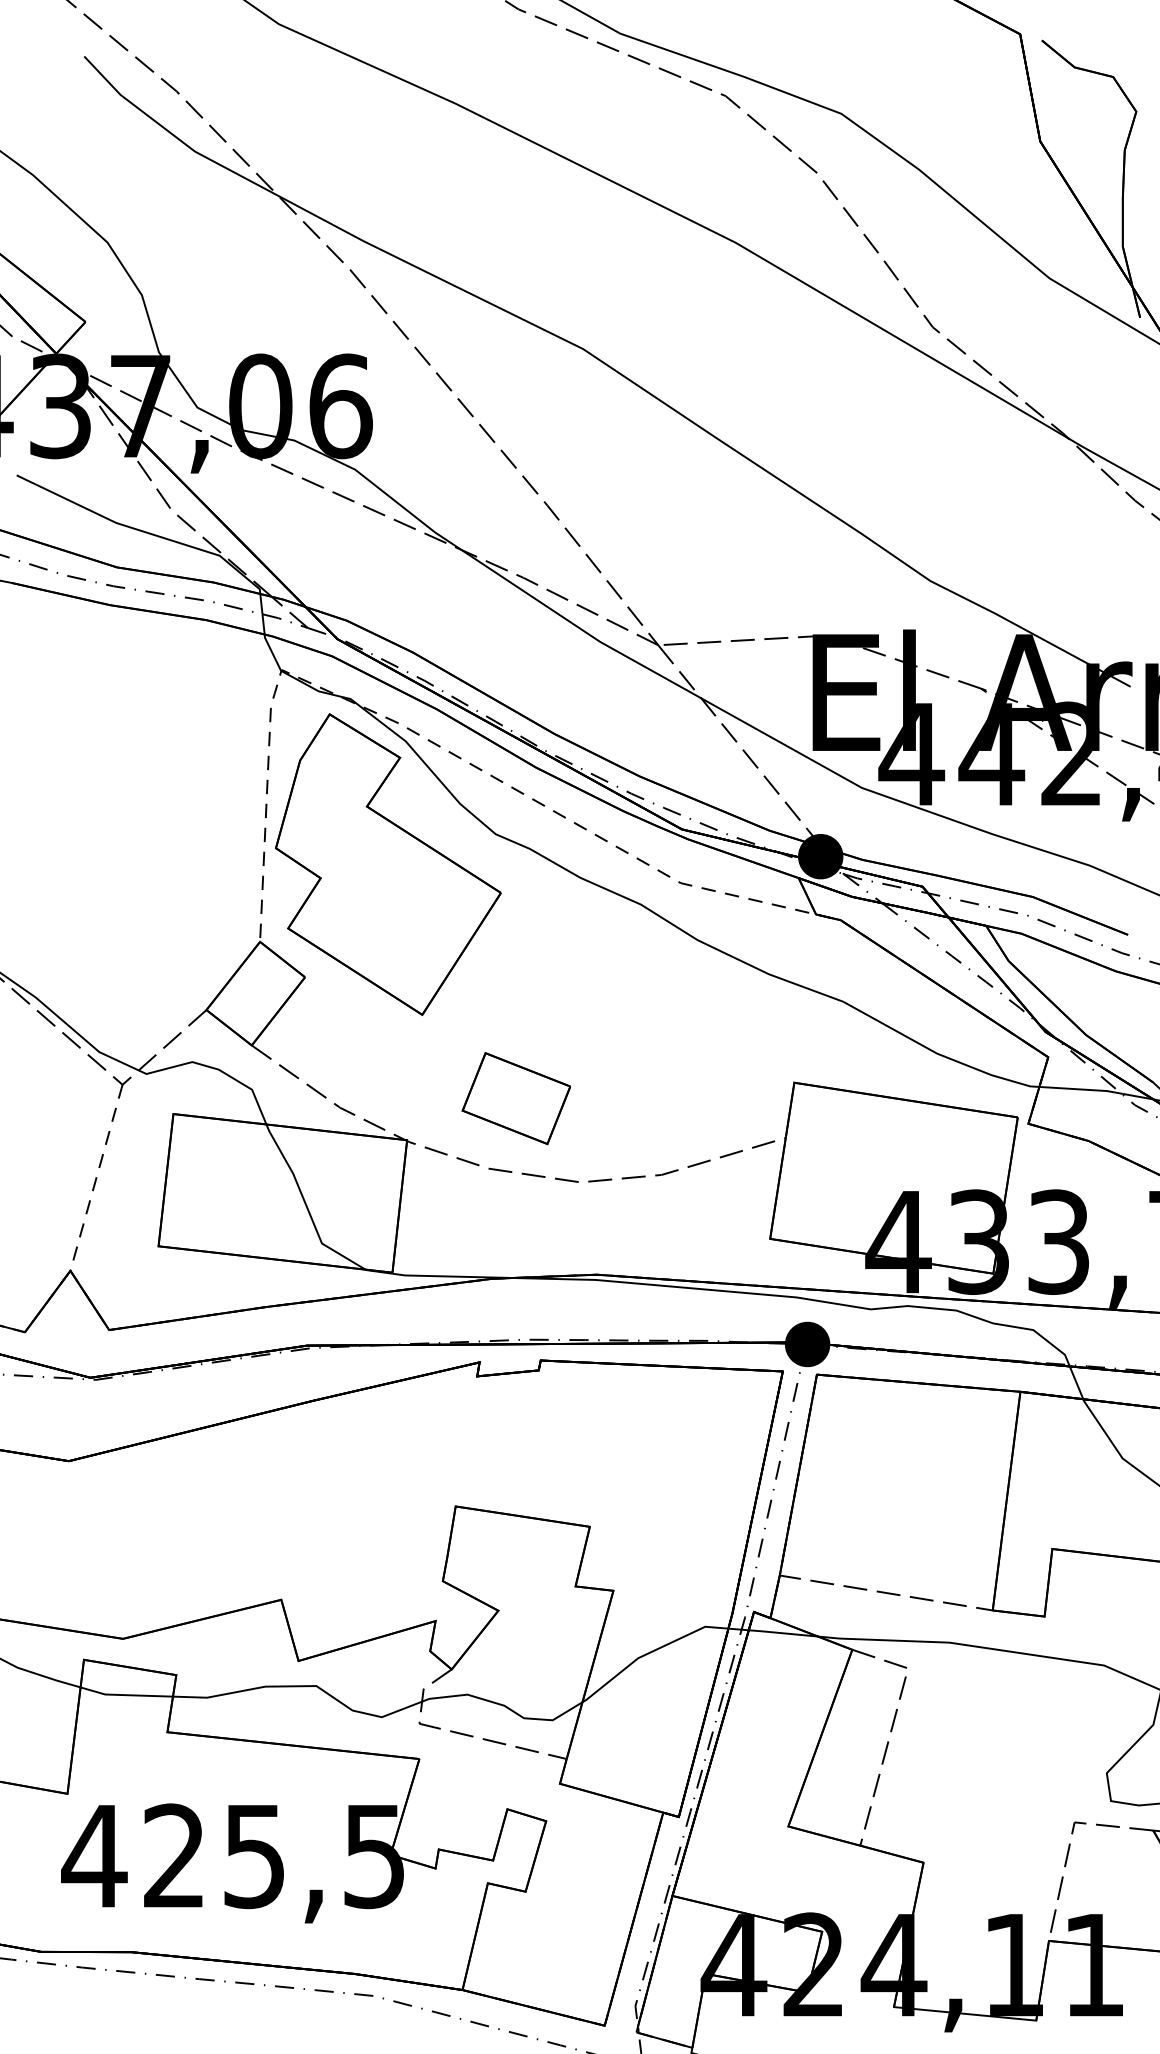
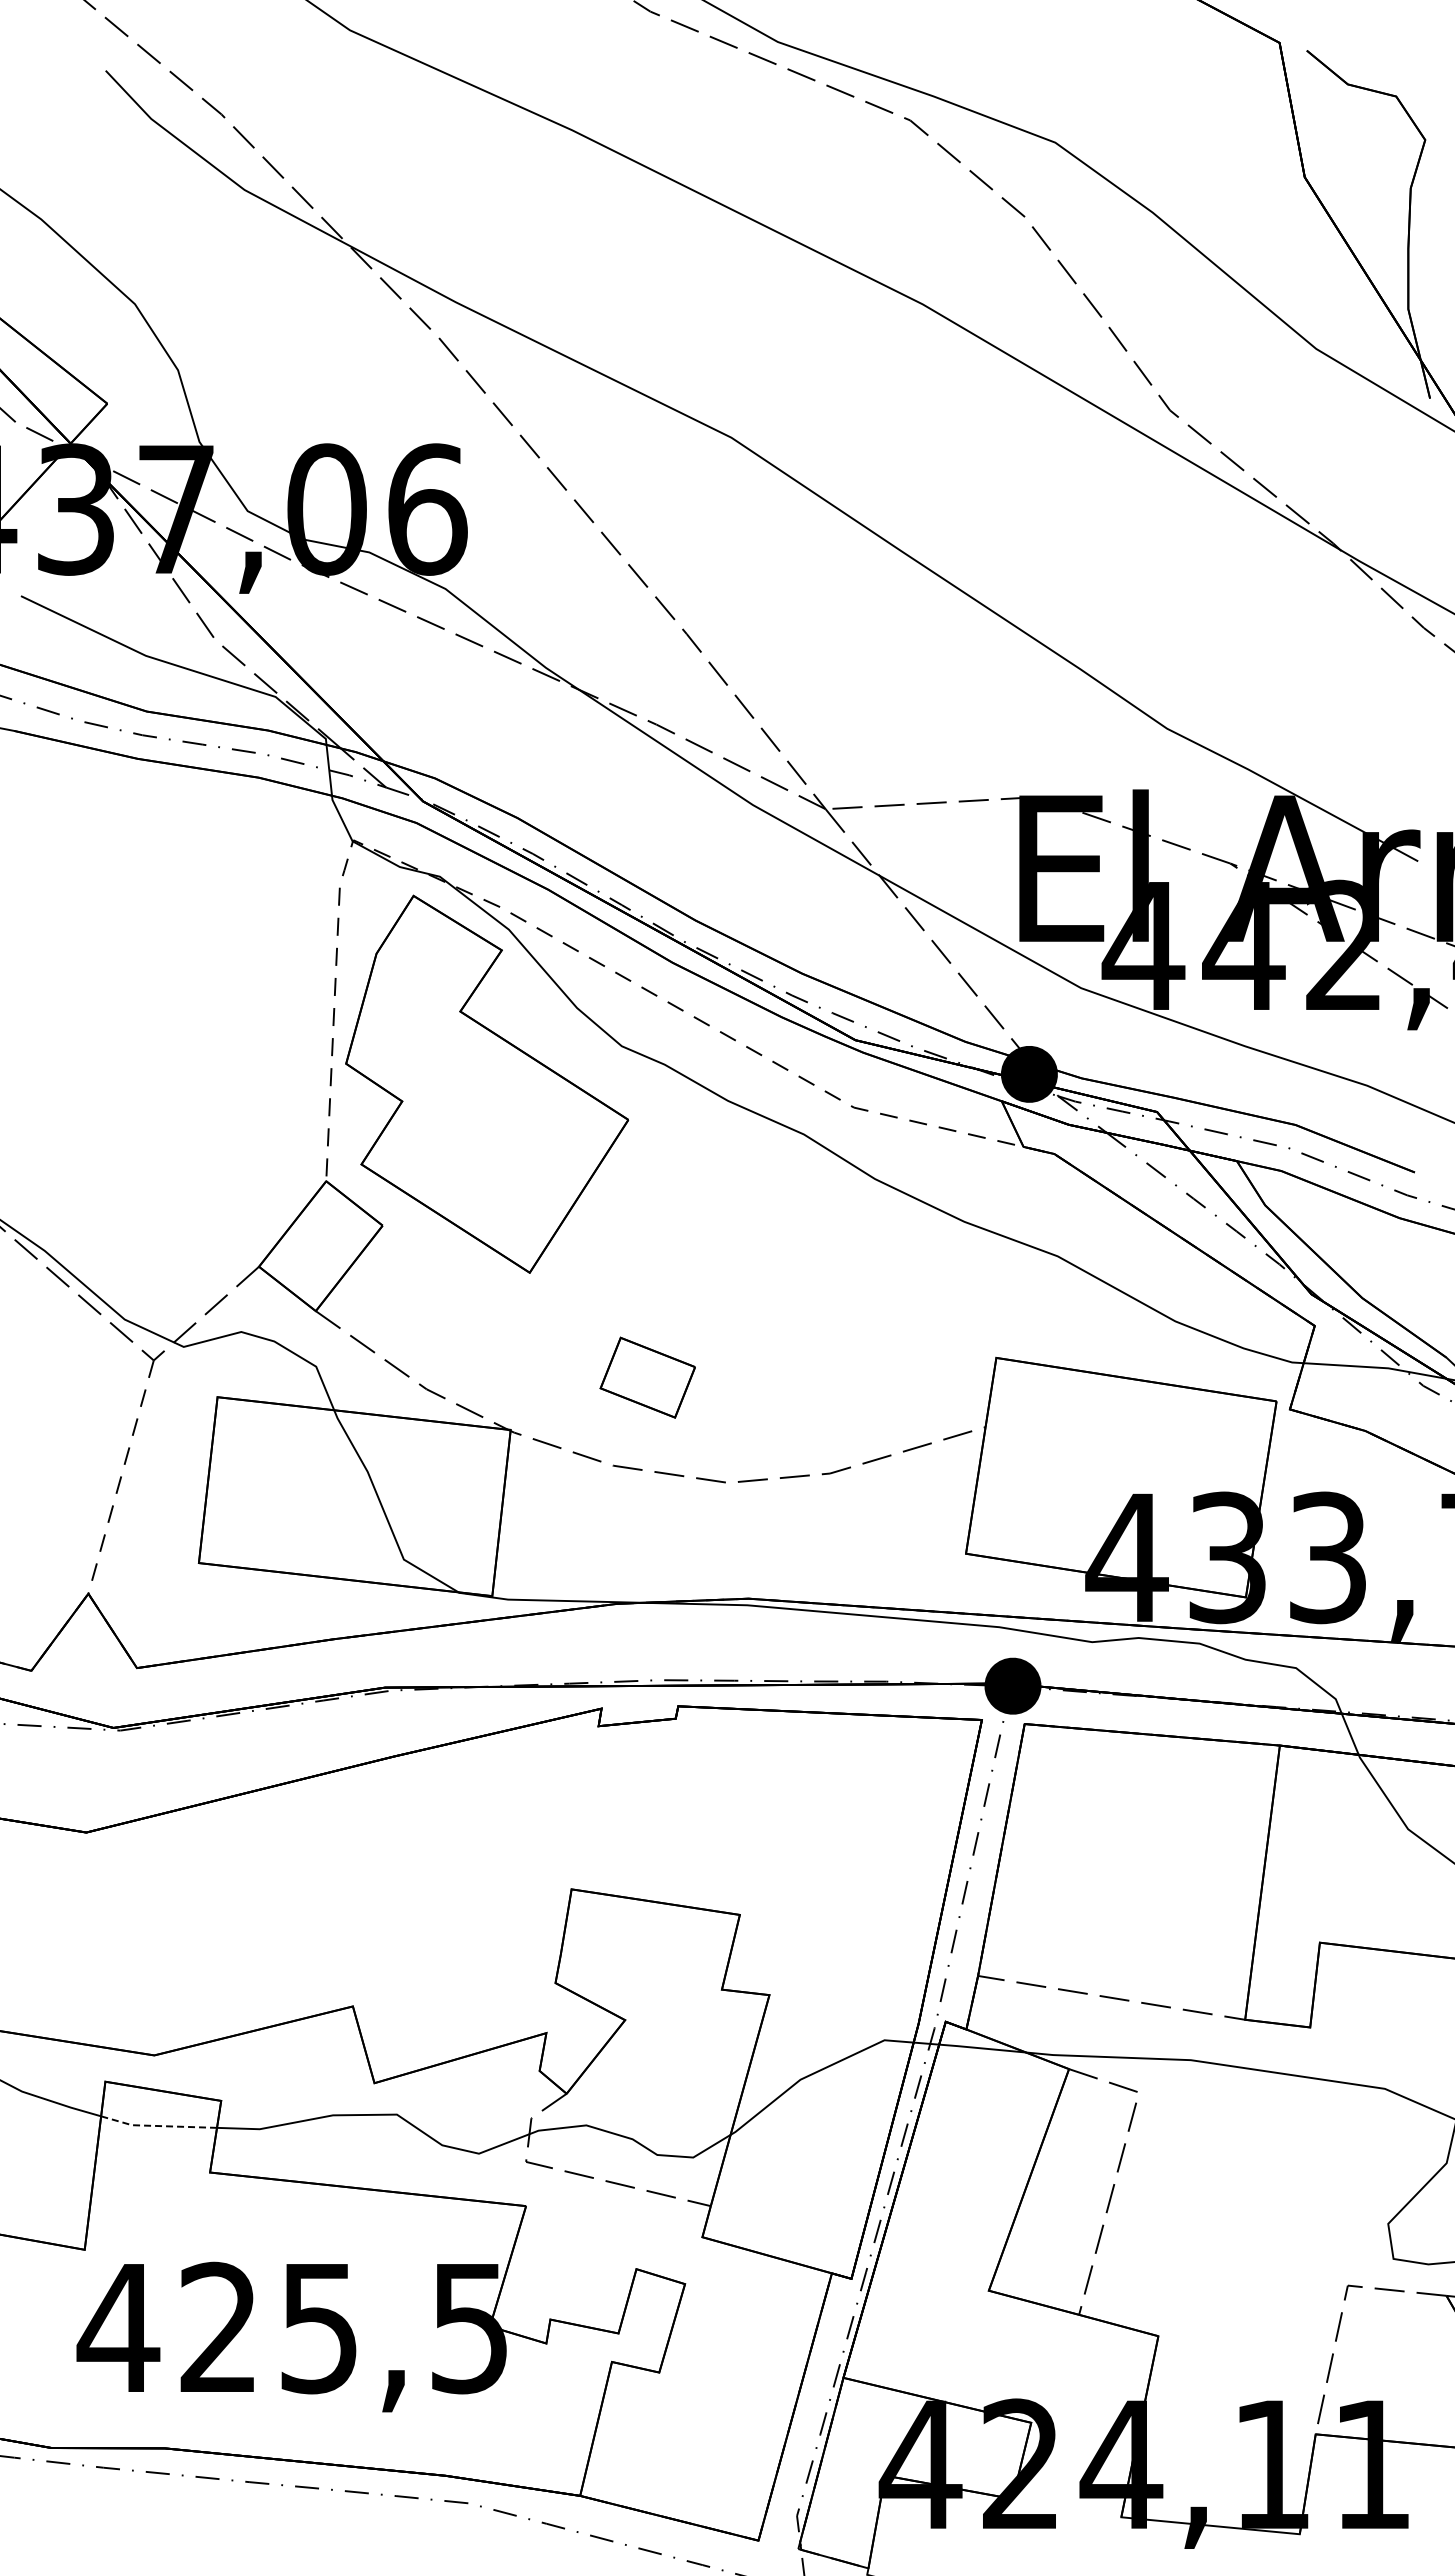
part: (516, 1098) -> (647, 1377), size x0.7
line: (125, 1695) -> (157, 2126), solid -> dashed

